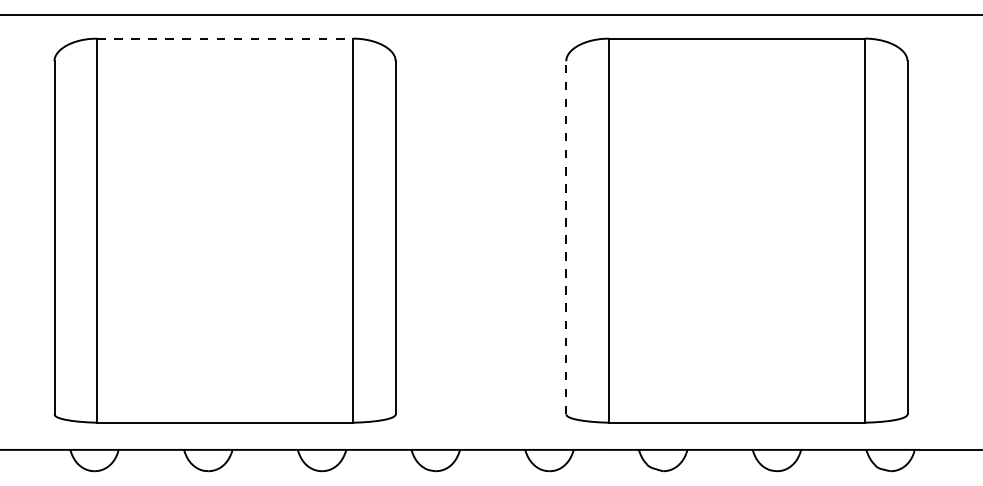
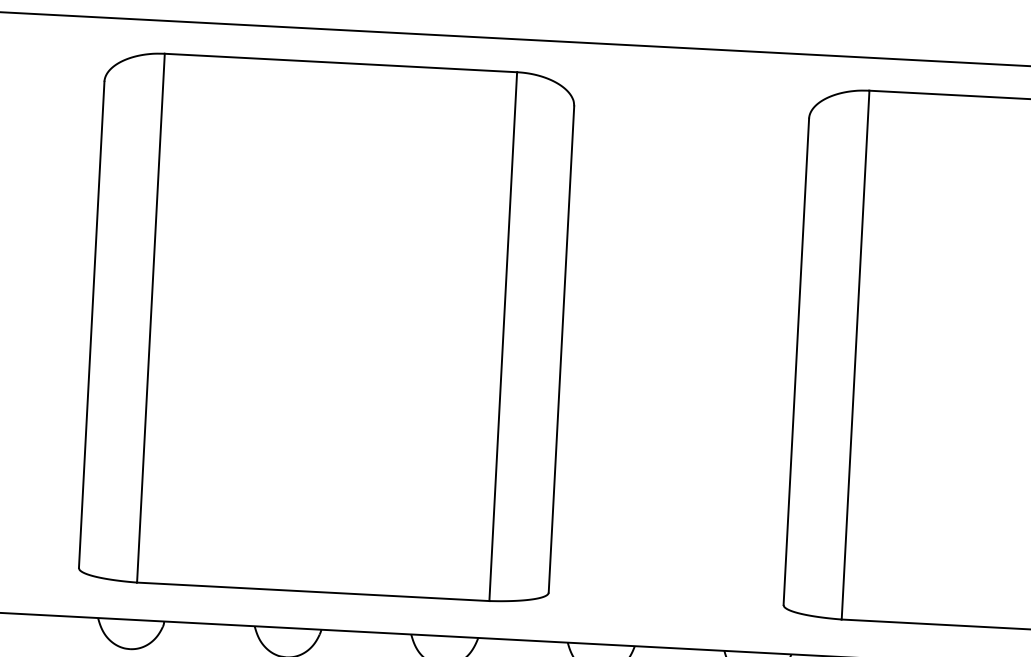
line: (225, 38) -> (341, 62), dashed -> solid
line: (566, 237) -> (796, 361), dashed -> solid

